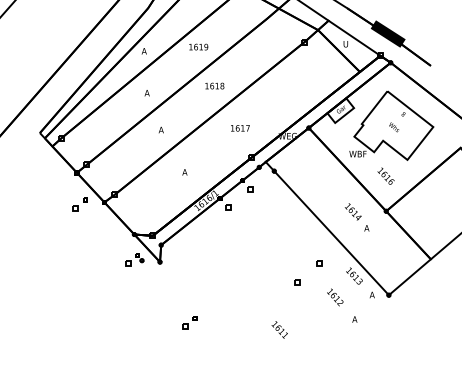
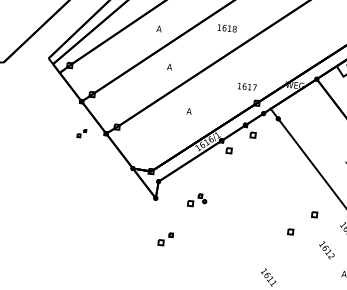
text: (240, 128) -> (247, 87), moved
part: (79, 204) -> (81, 133), size x0.6
part: (134, 259) -> (197, 199), moved
part: (189, 322) -> (165, 238), moved

